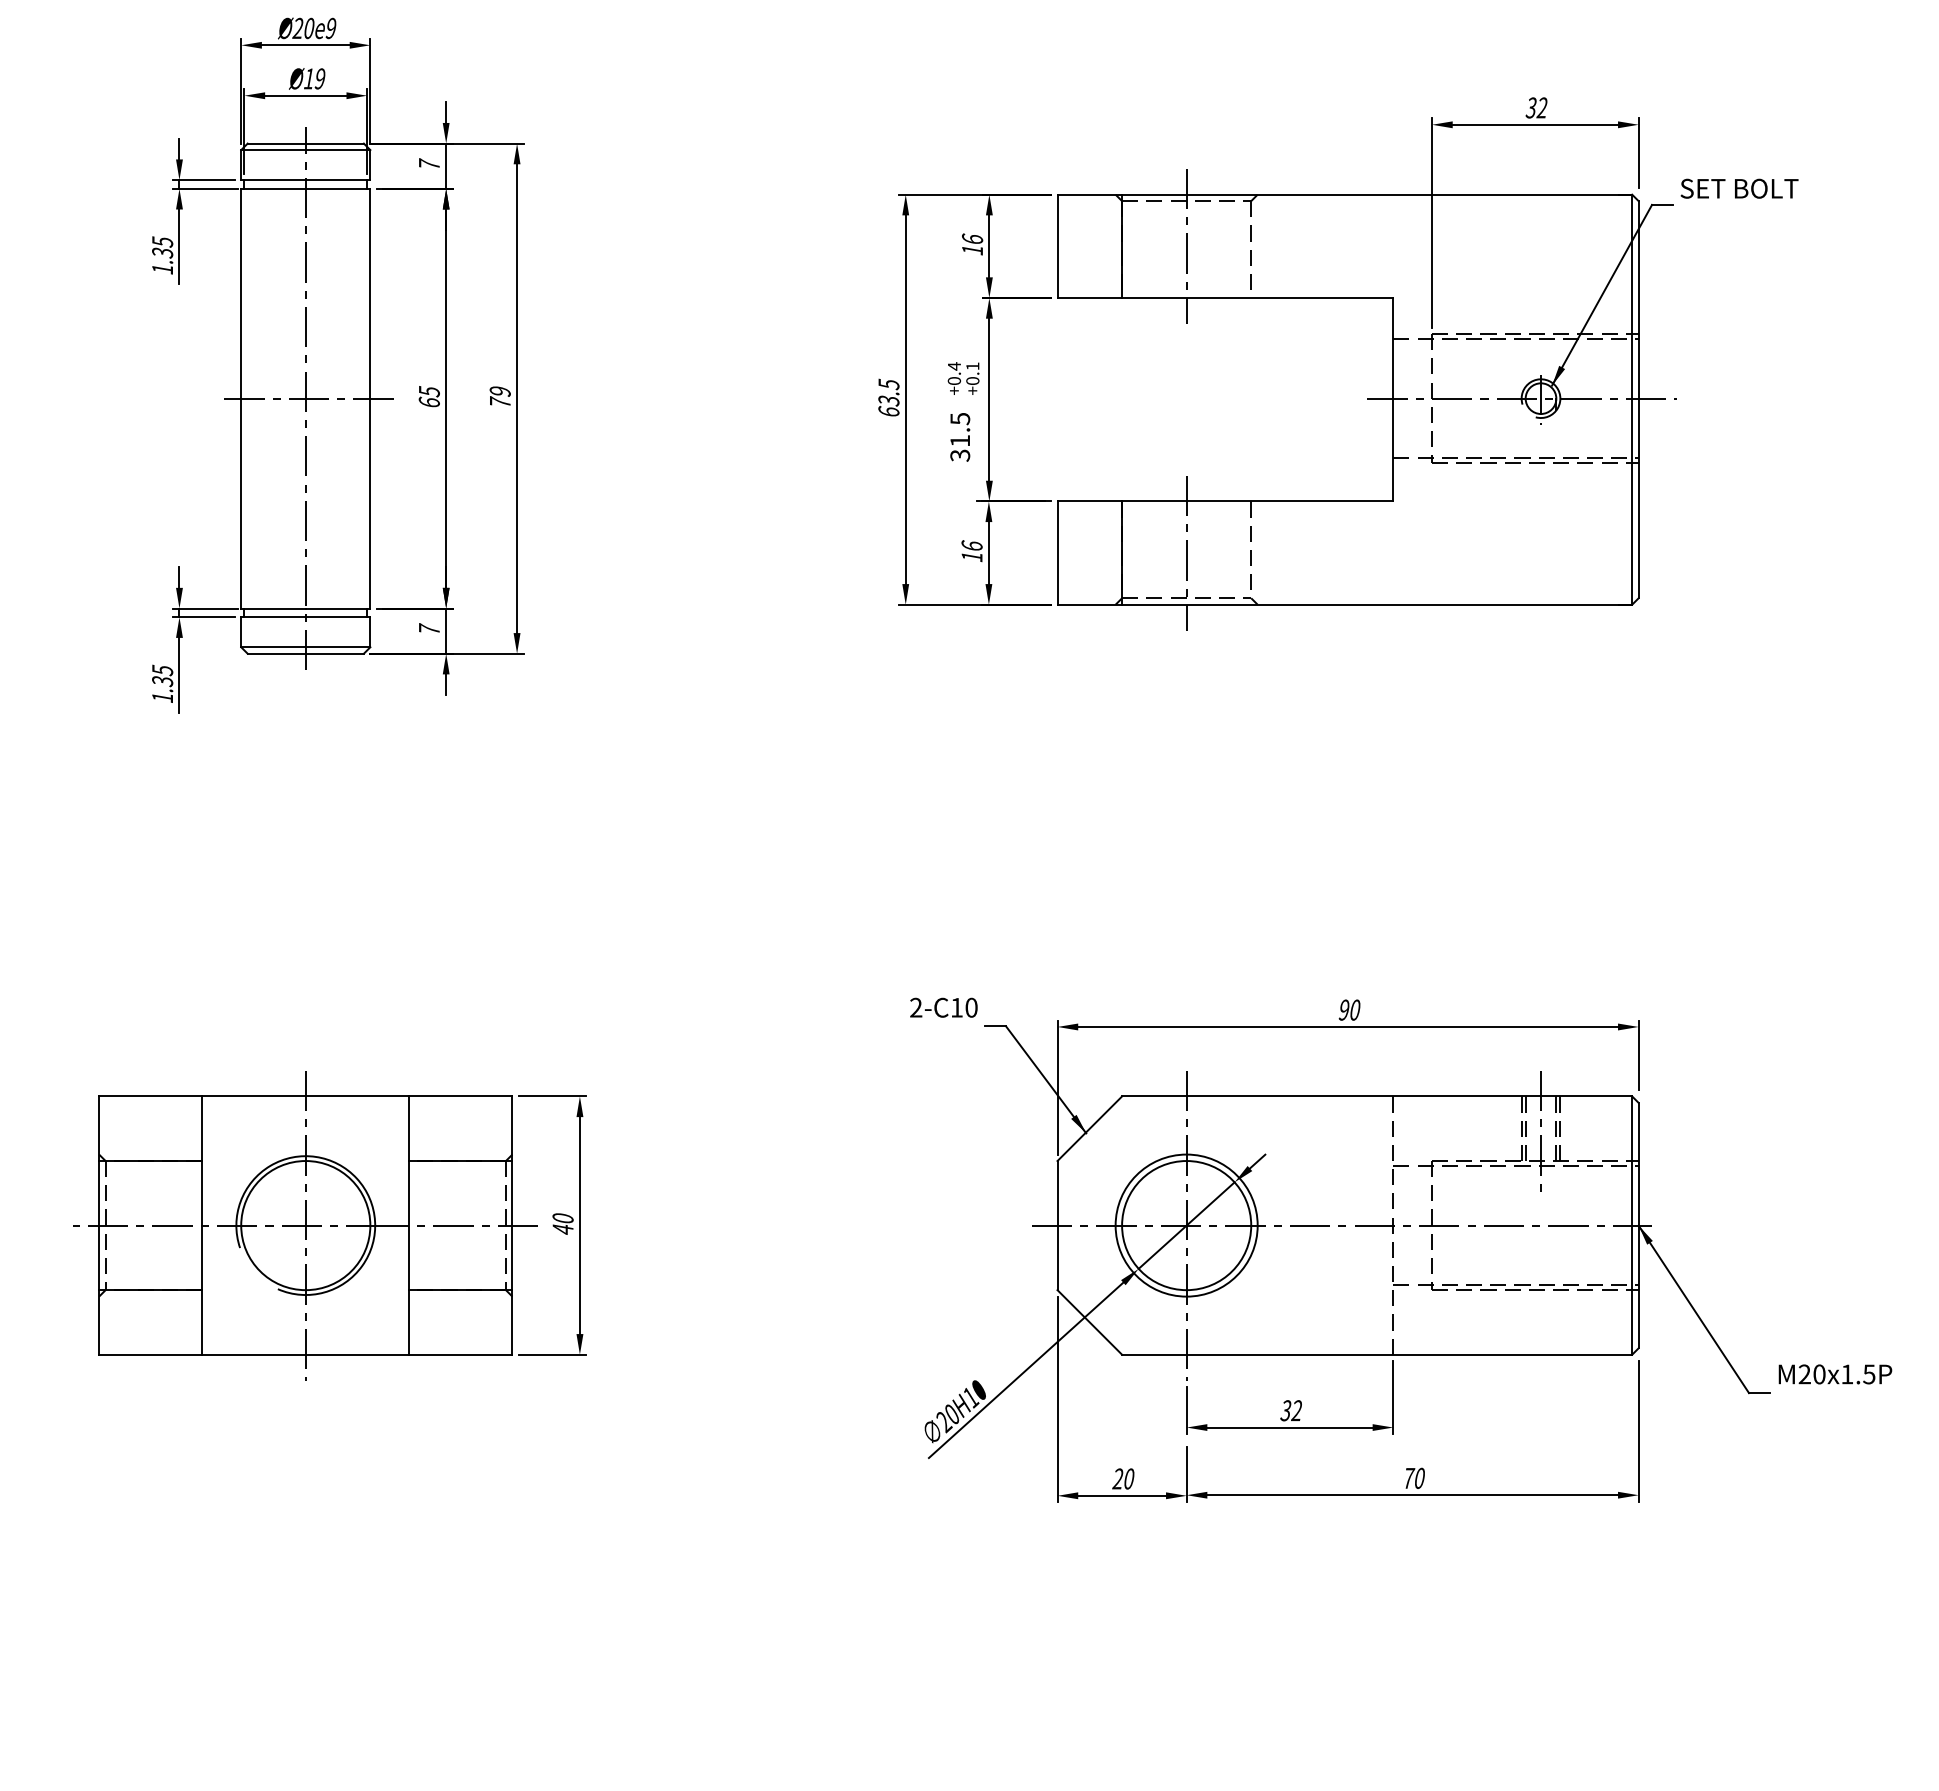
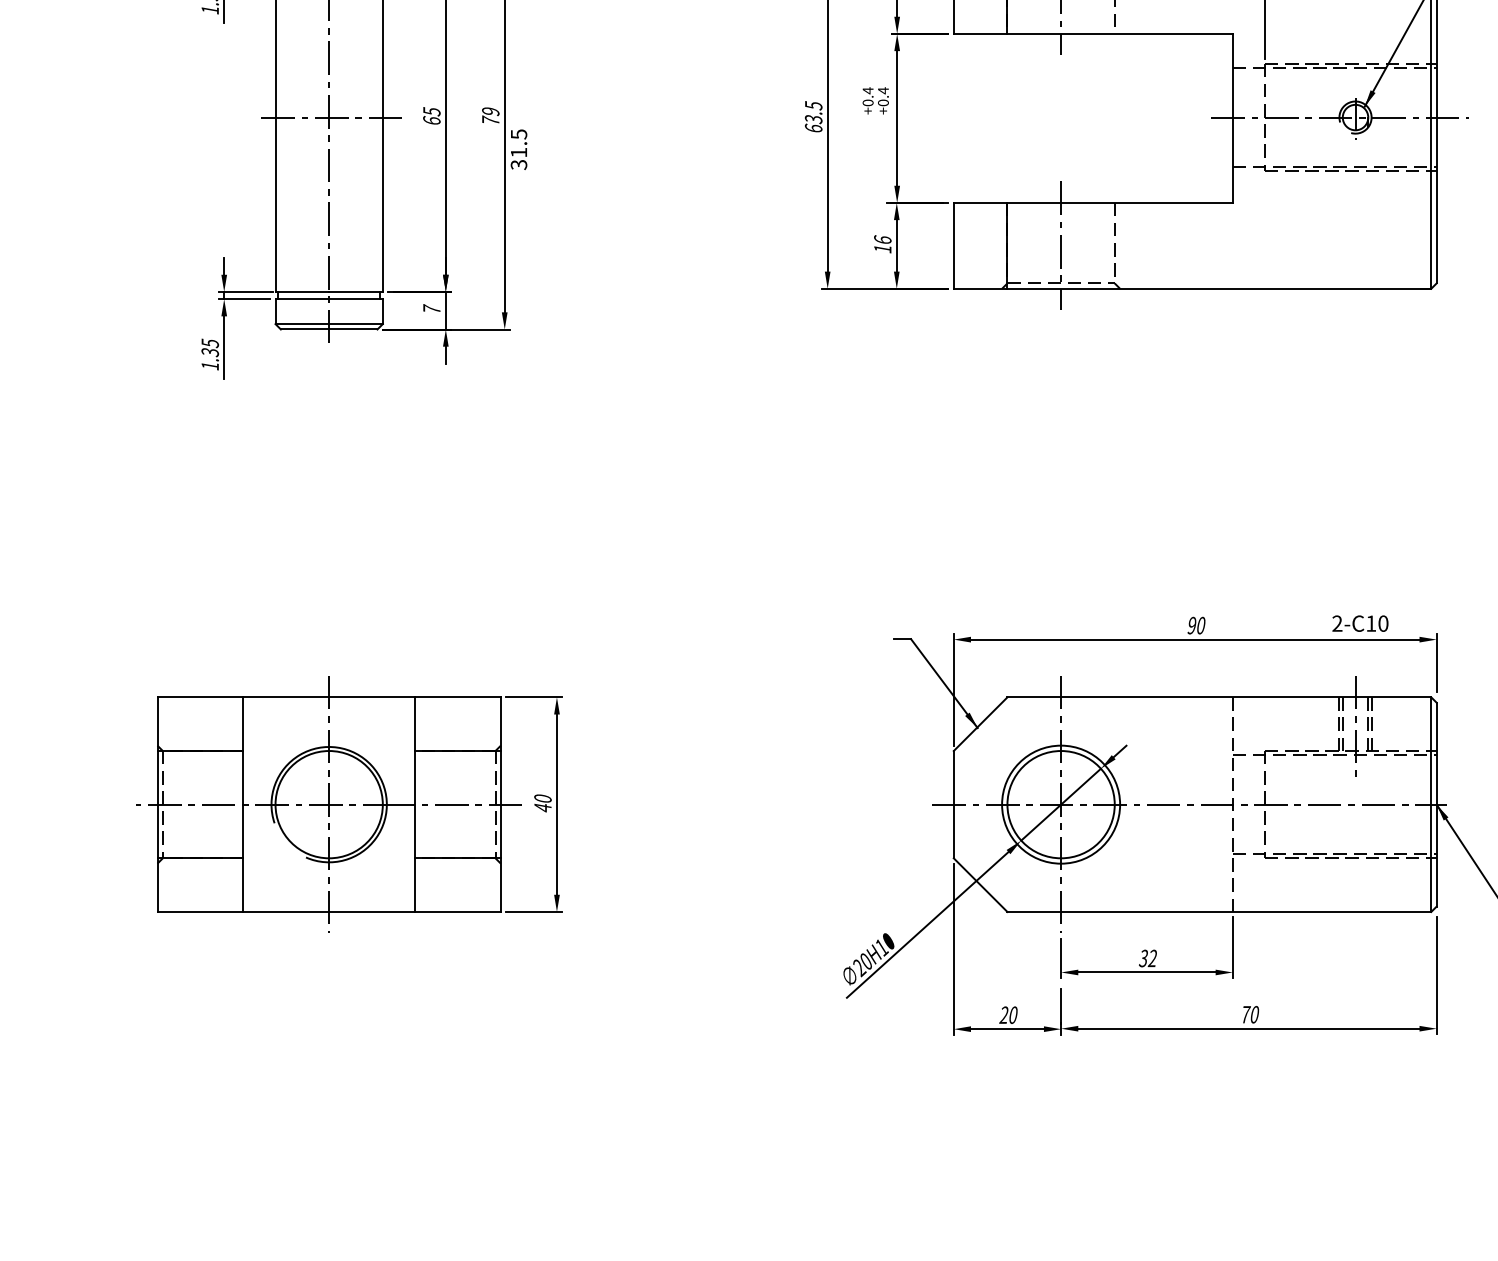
text: (972, 366) -> (883, 90), +0.1 -> +0.4
text: (960, 437) -> (519, 149), moved
text: (943, 1007) -> (1360, 623), moved

